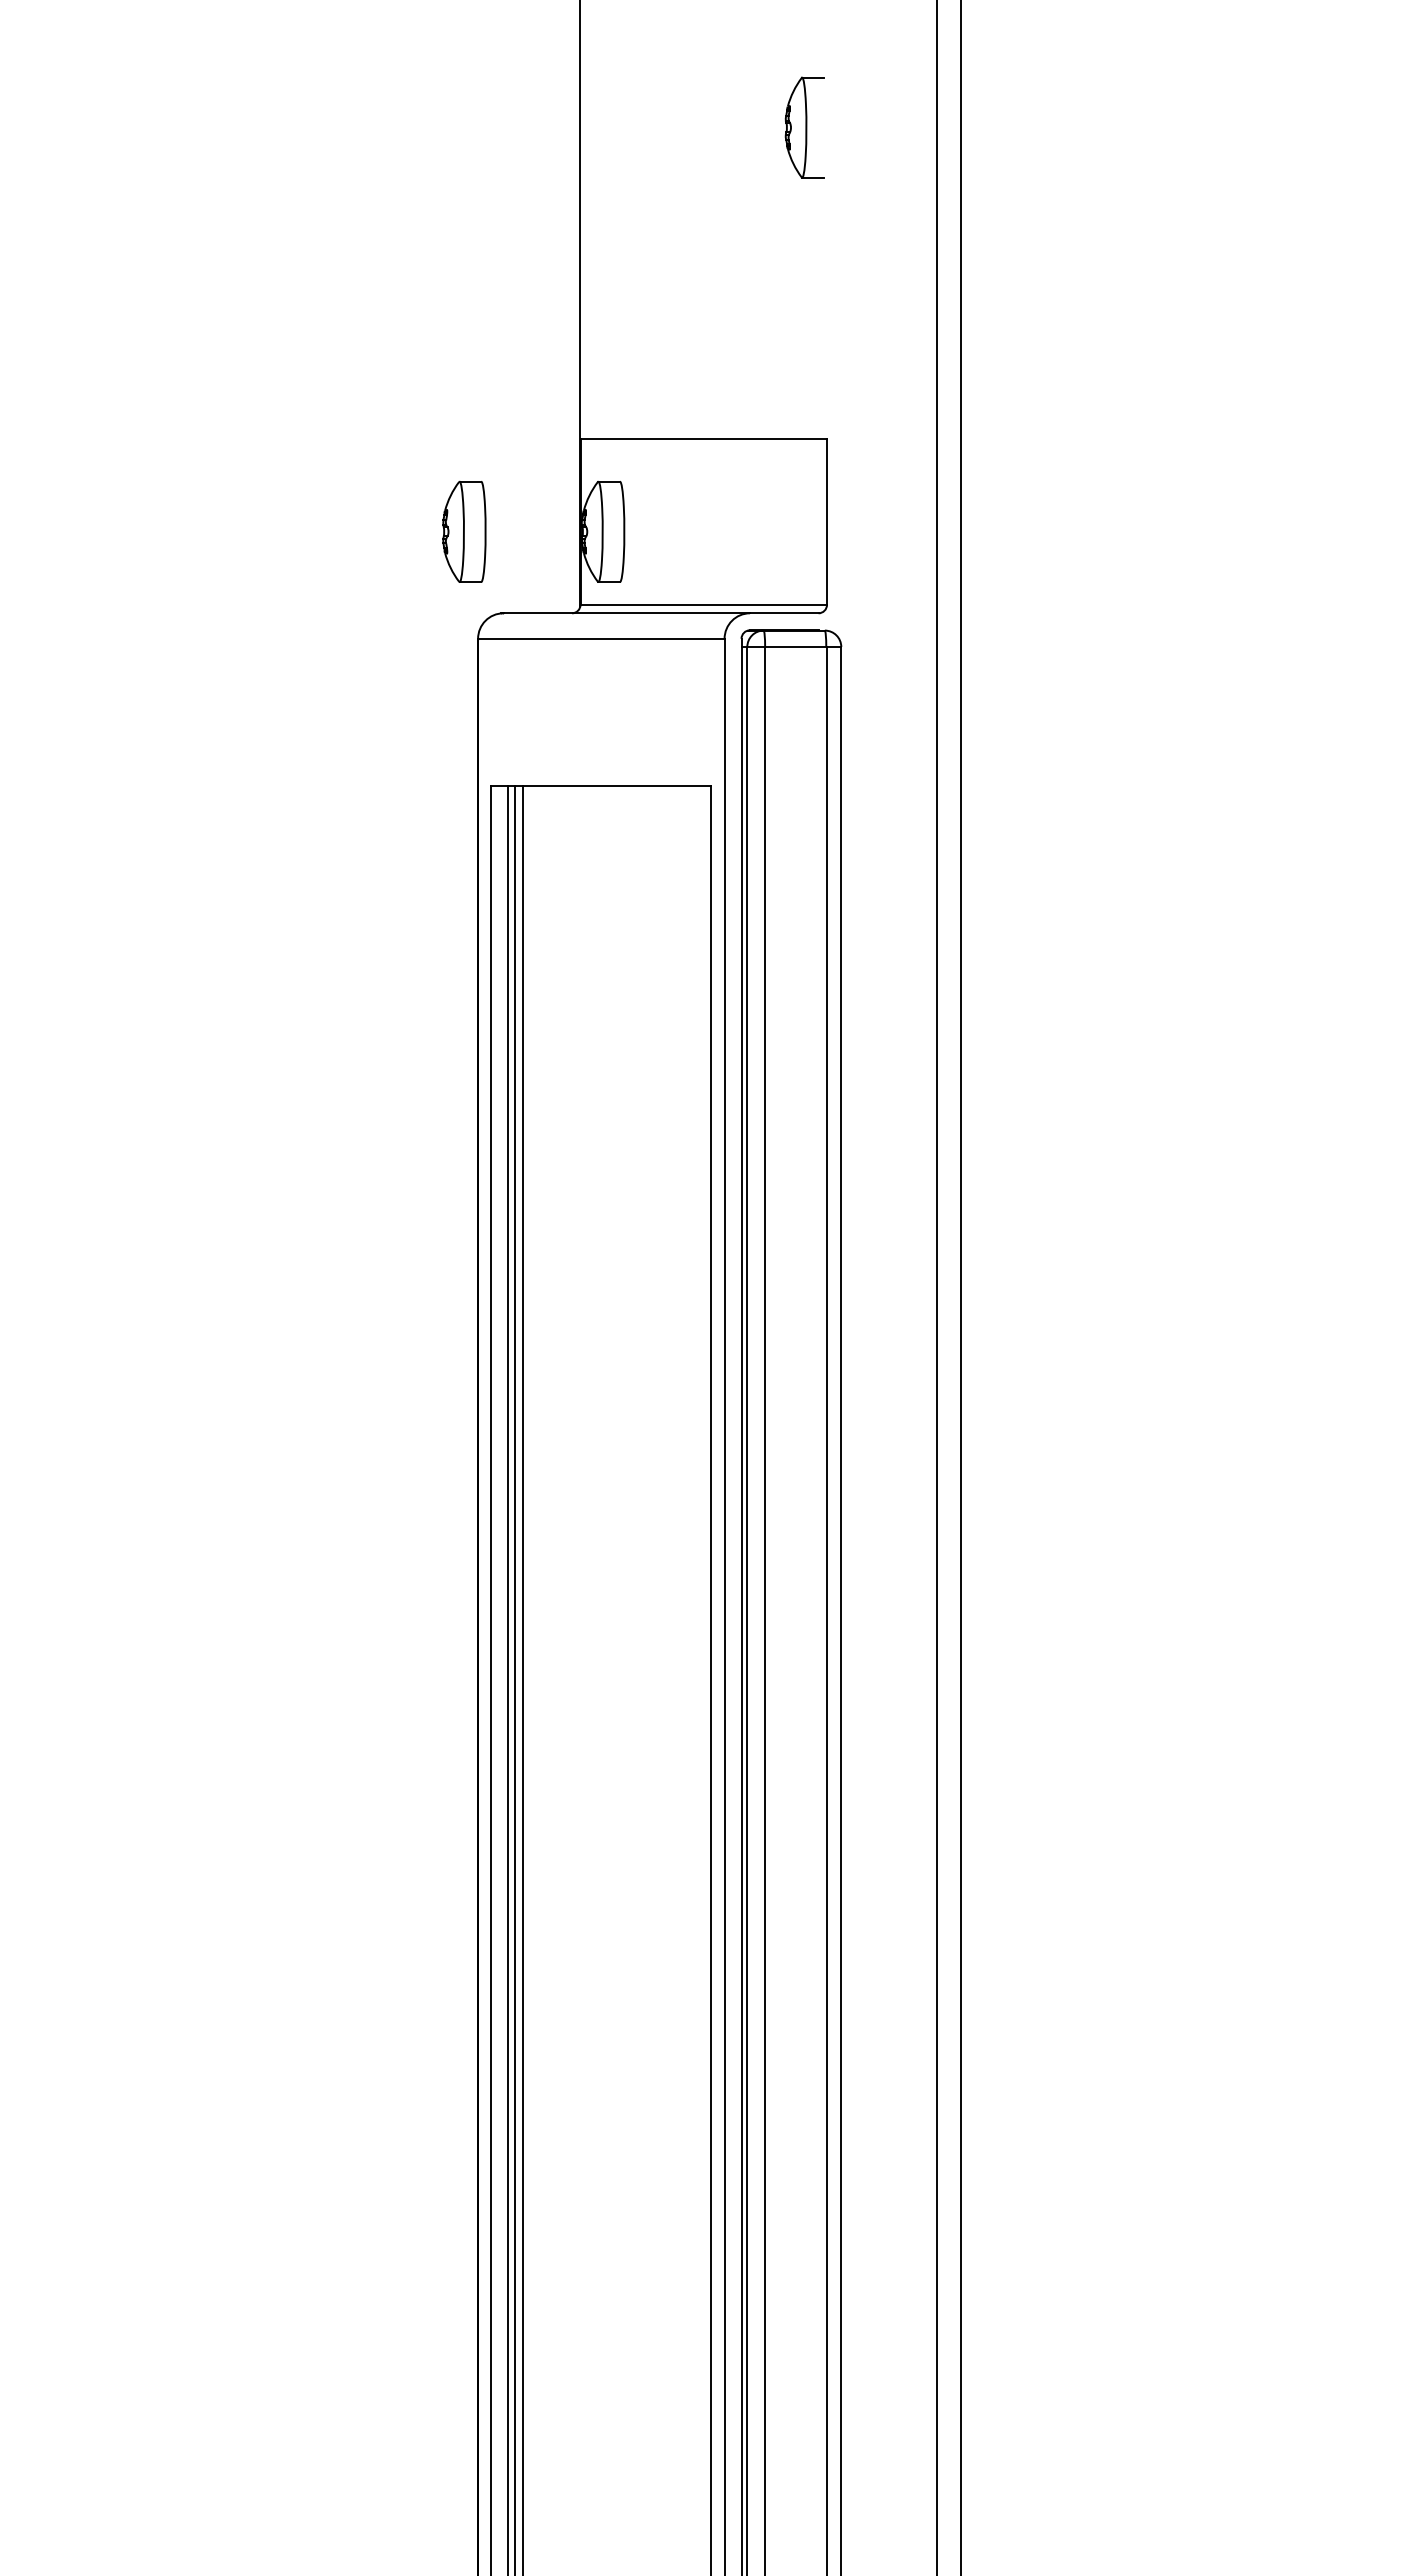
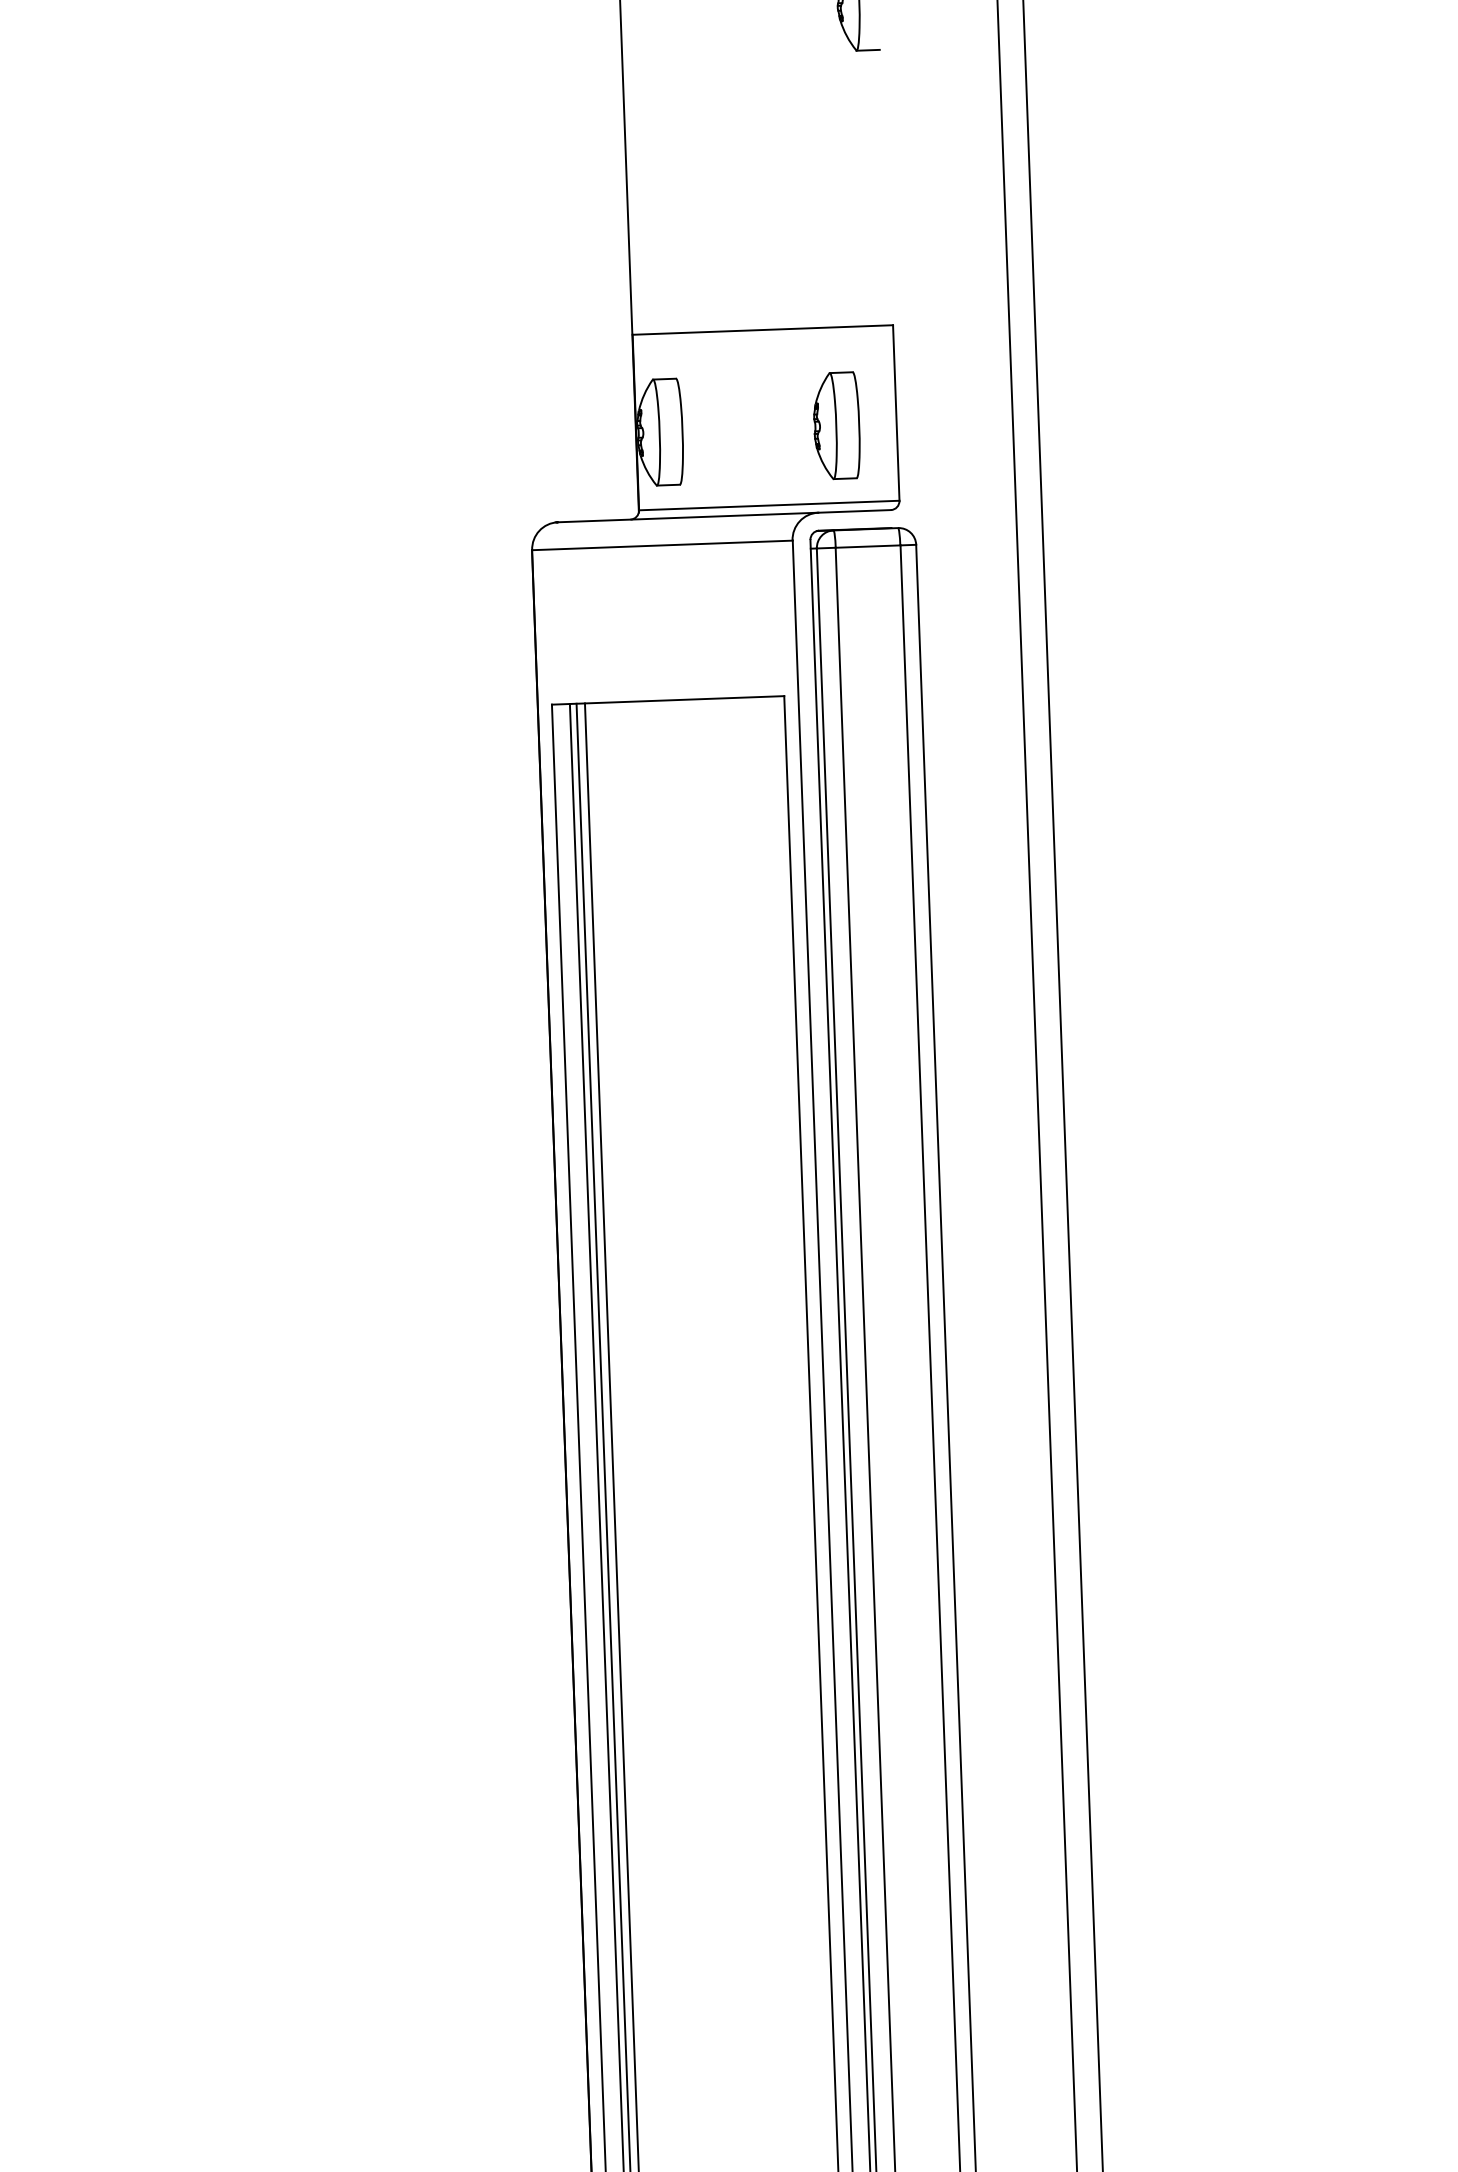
part: (464, 531) -> (836, 425), moved

